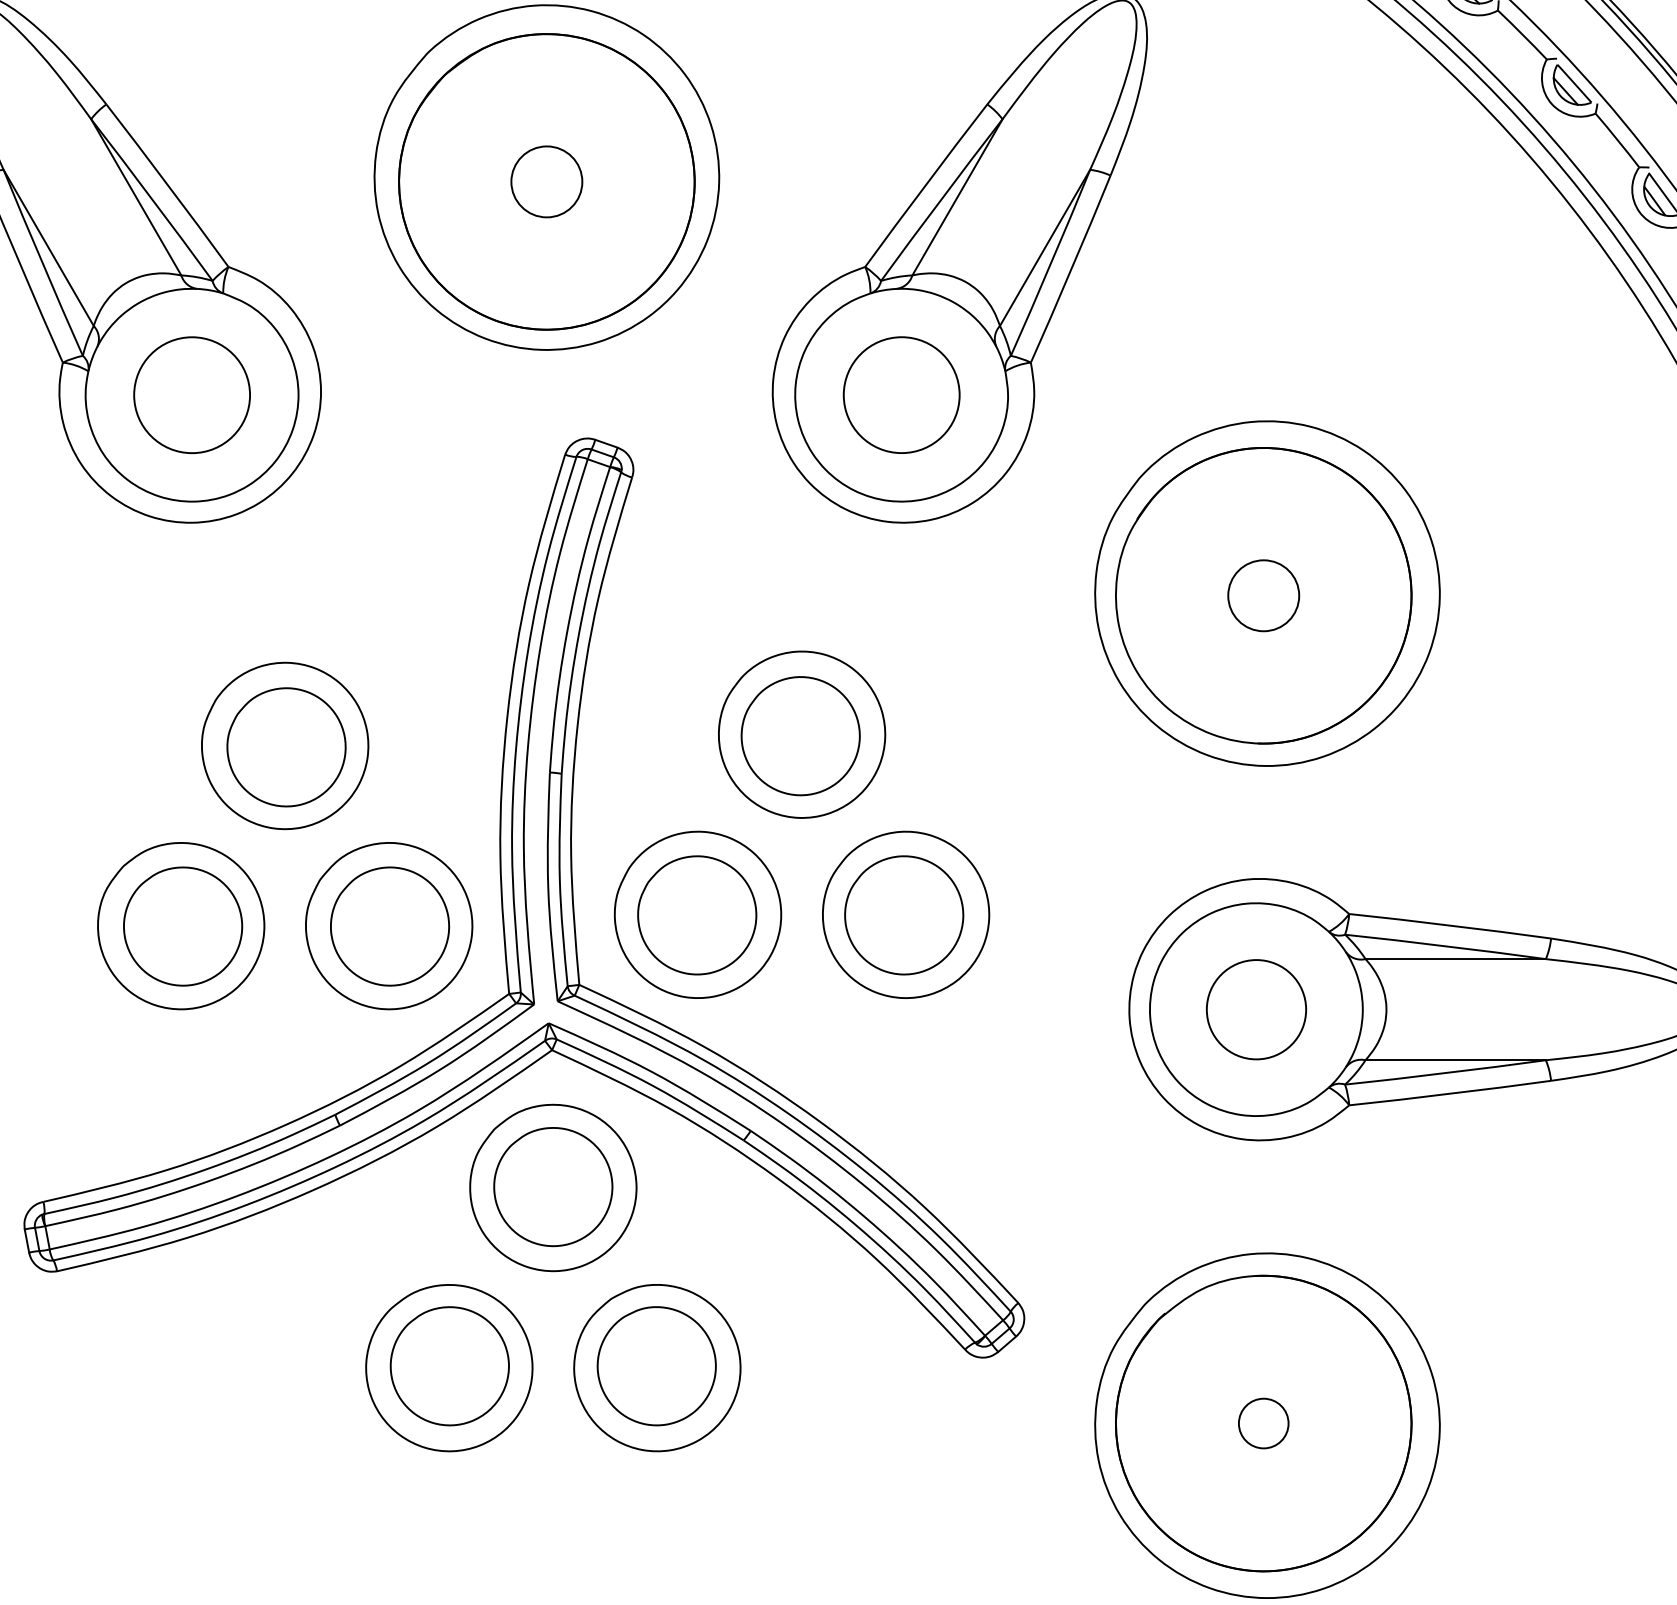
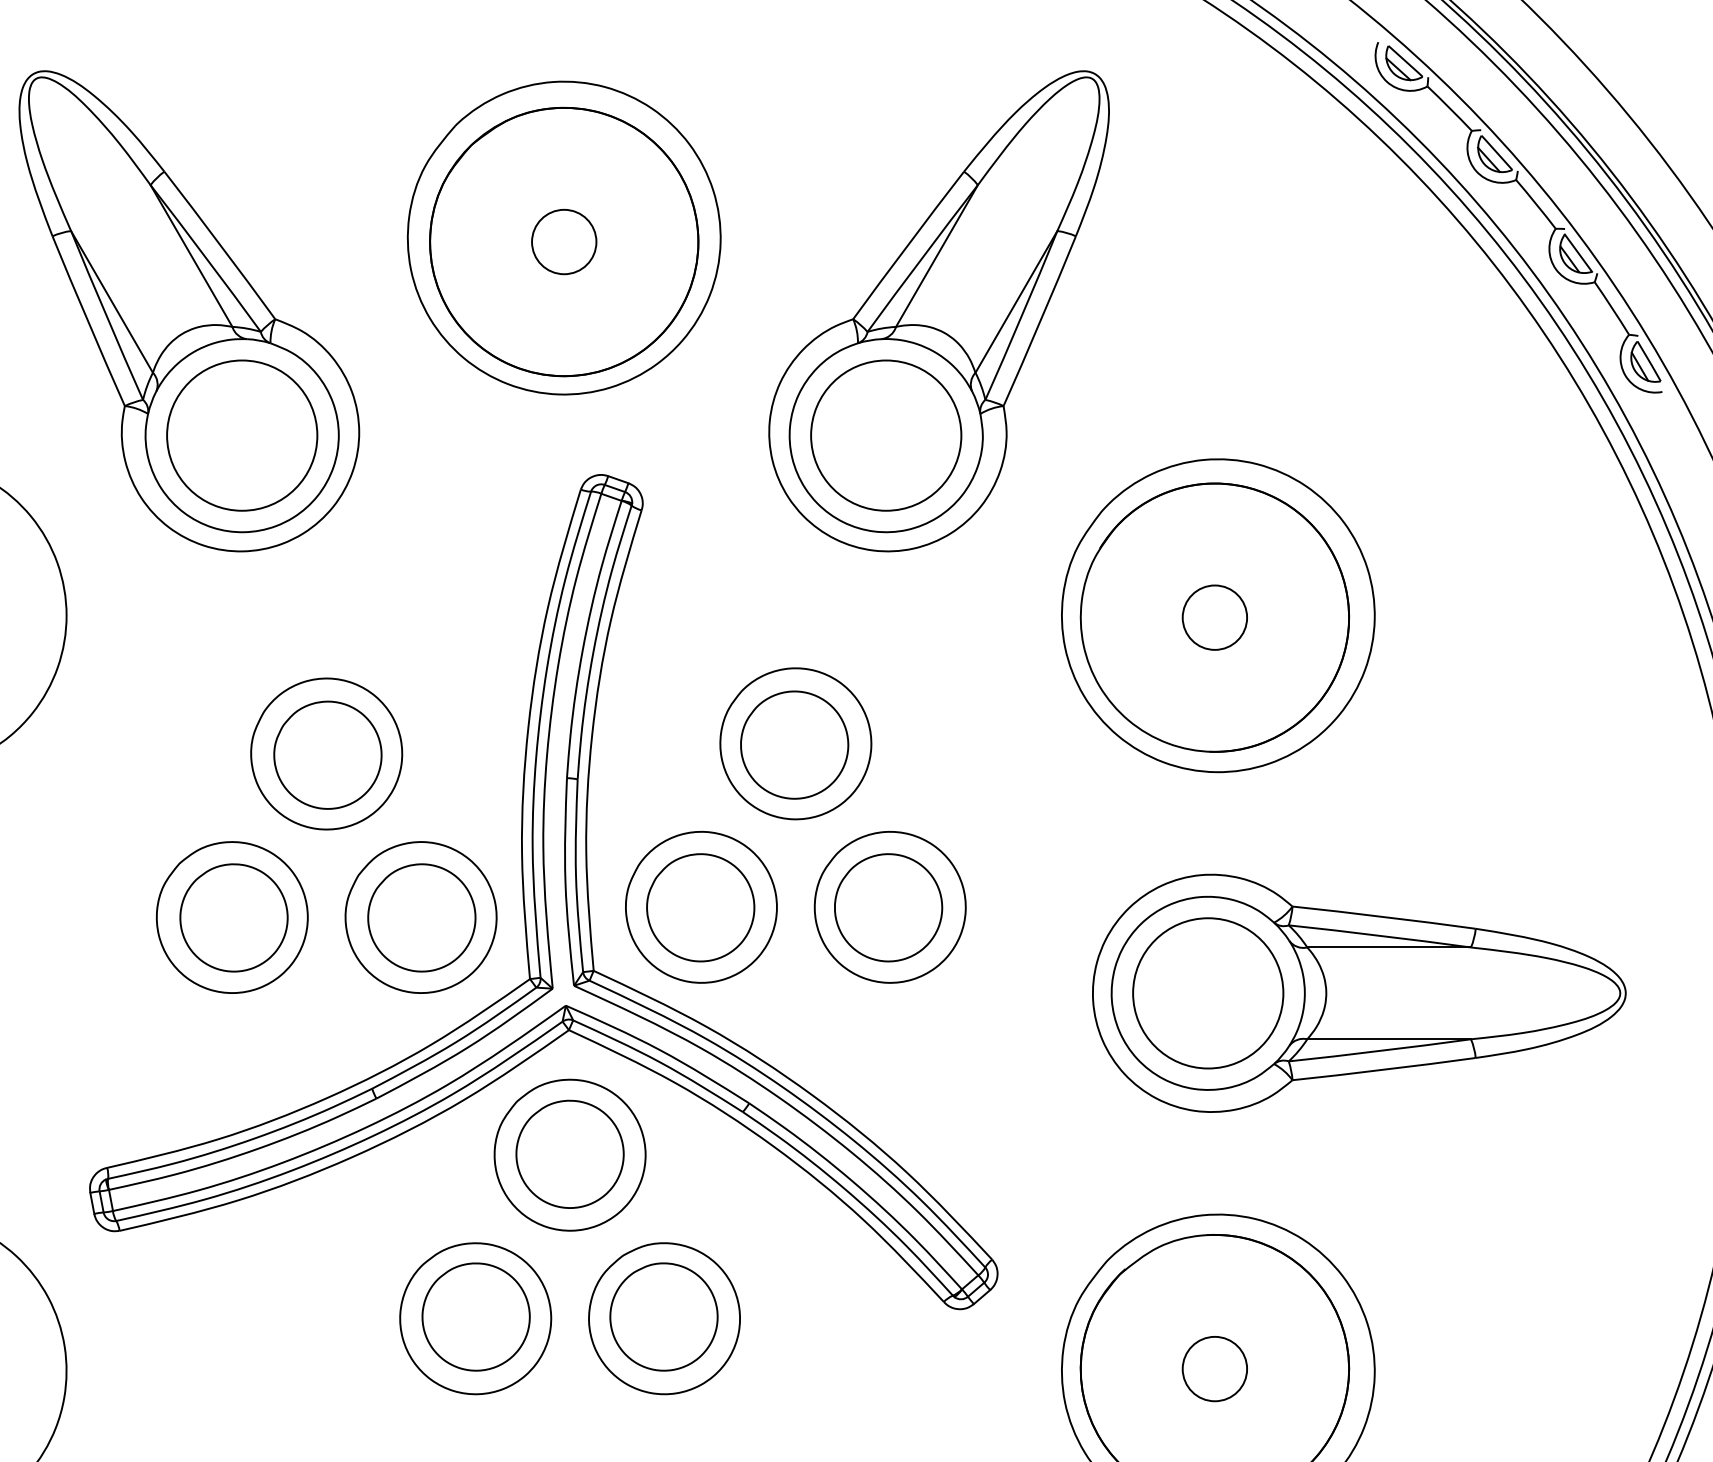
circle: (192, 395) -> (242, 435), size x1.43
circle: (901, 395) -> (886, 435), size x1.43
circle: (1256, 1009) -> (1208, 993), size x1.67
circle: (1263, 1422) -> (1214, 1368), size x1.43

